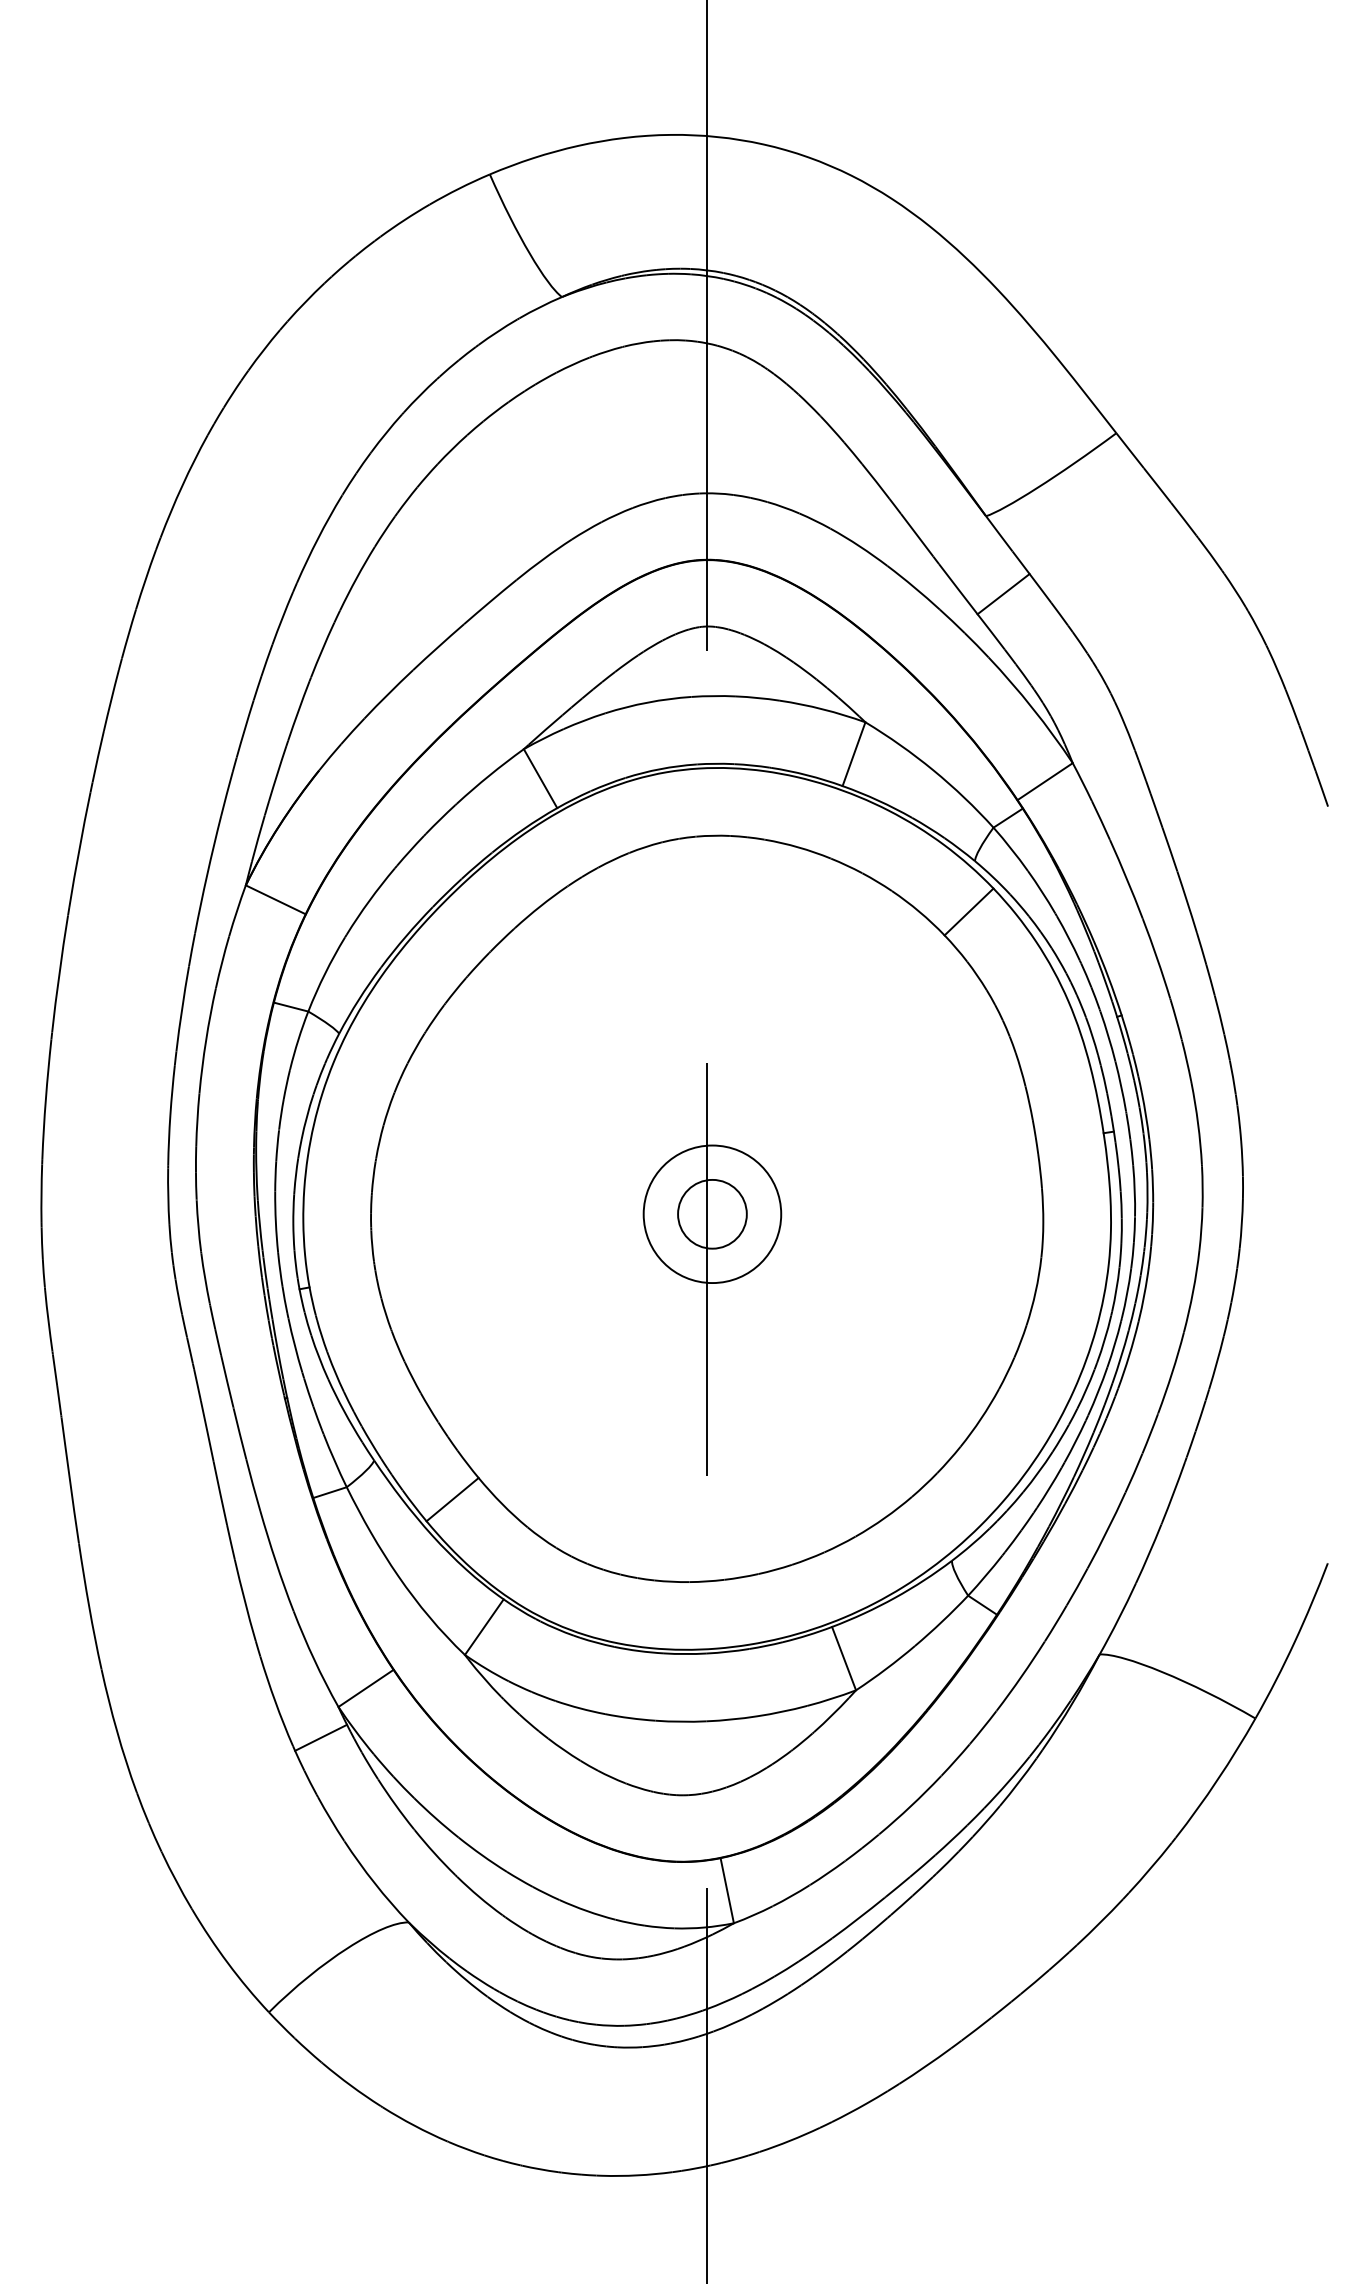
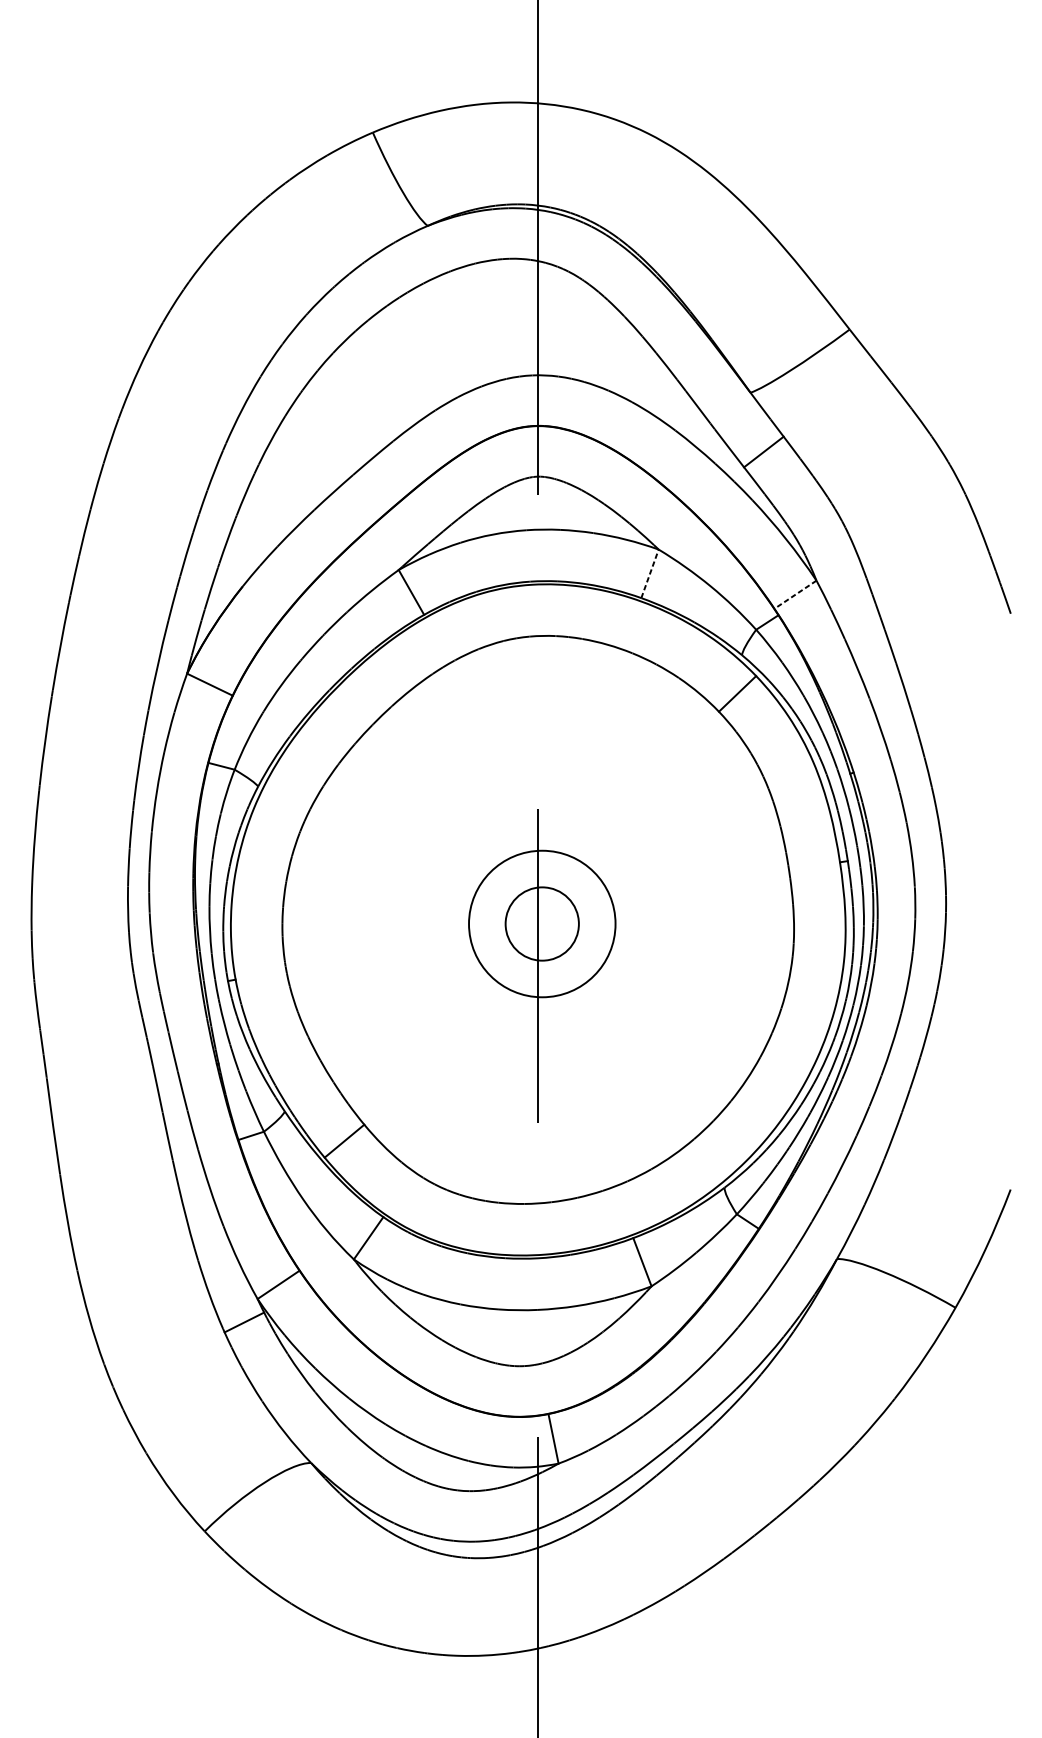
line: (854, 754) -> (650, 574), solid -> dashed
line: (1044, 781) -> (794, 594), solid -> dashed
circle: (712, 1213) -> (542, 923), size x1.4
circle: (712, 1214) -> (542, 924), size x1.4

